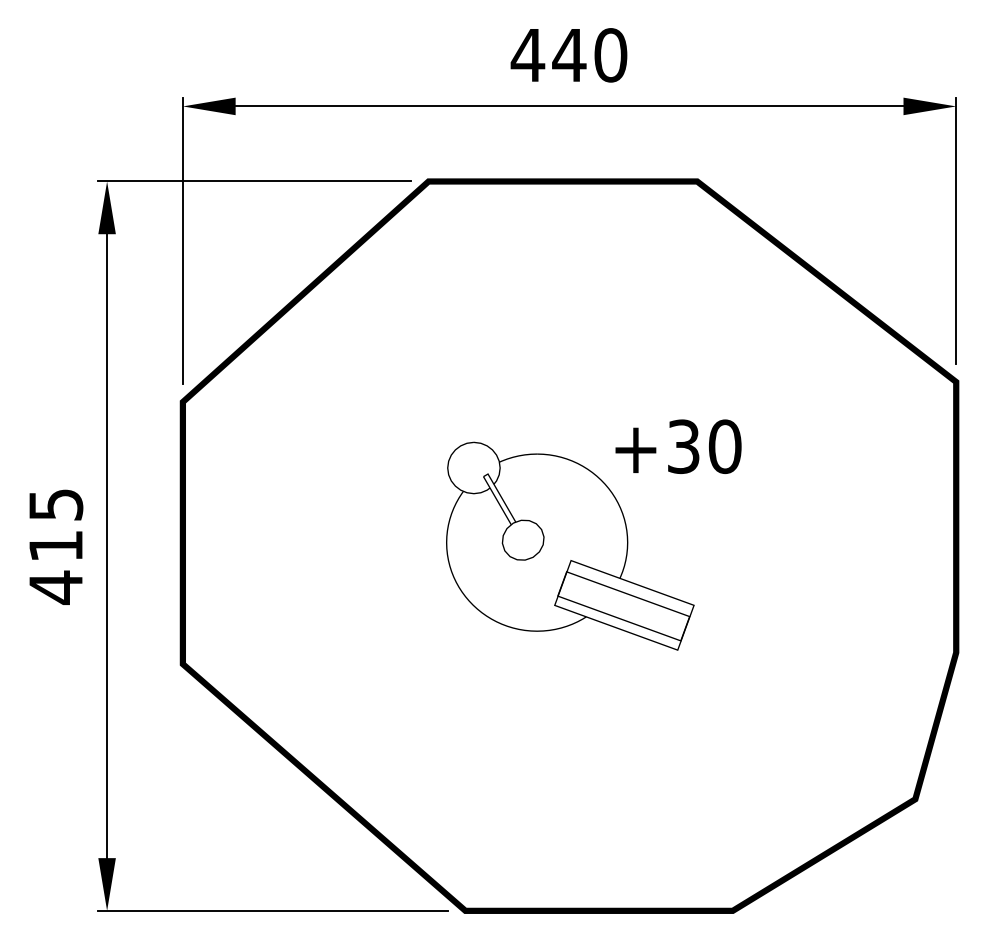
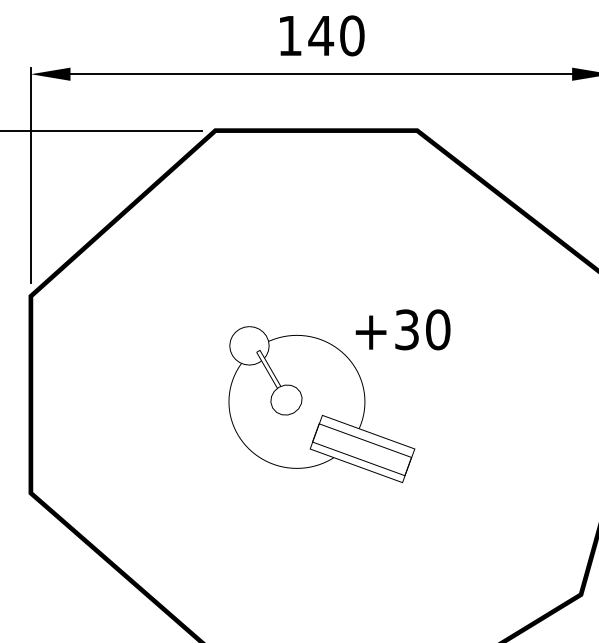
text: (527, 55) -> (289, 35), 440 -> 140

